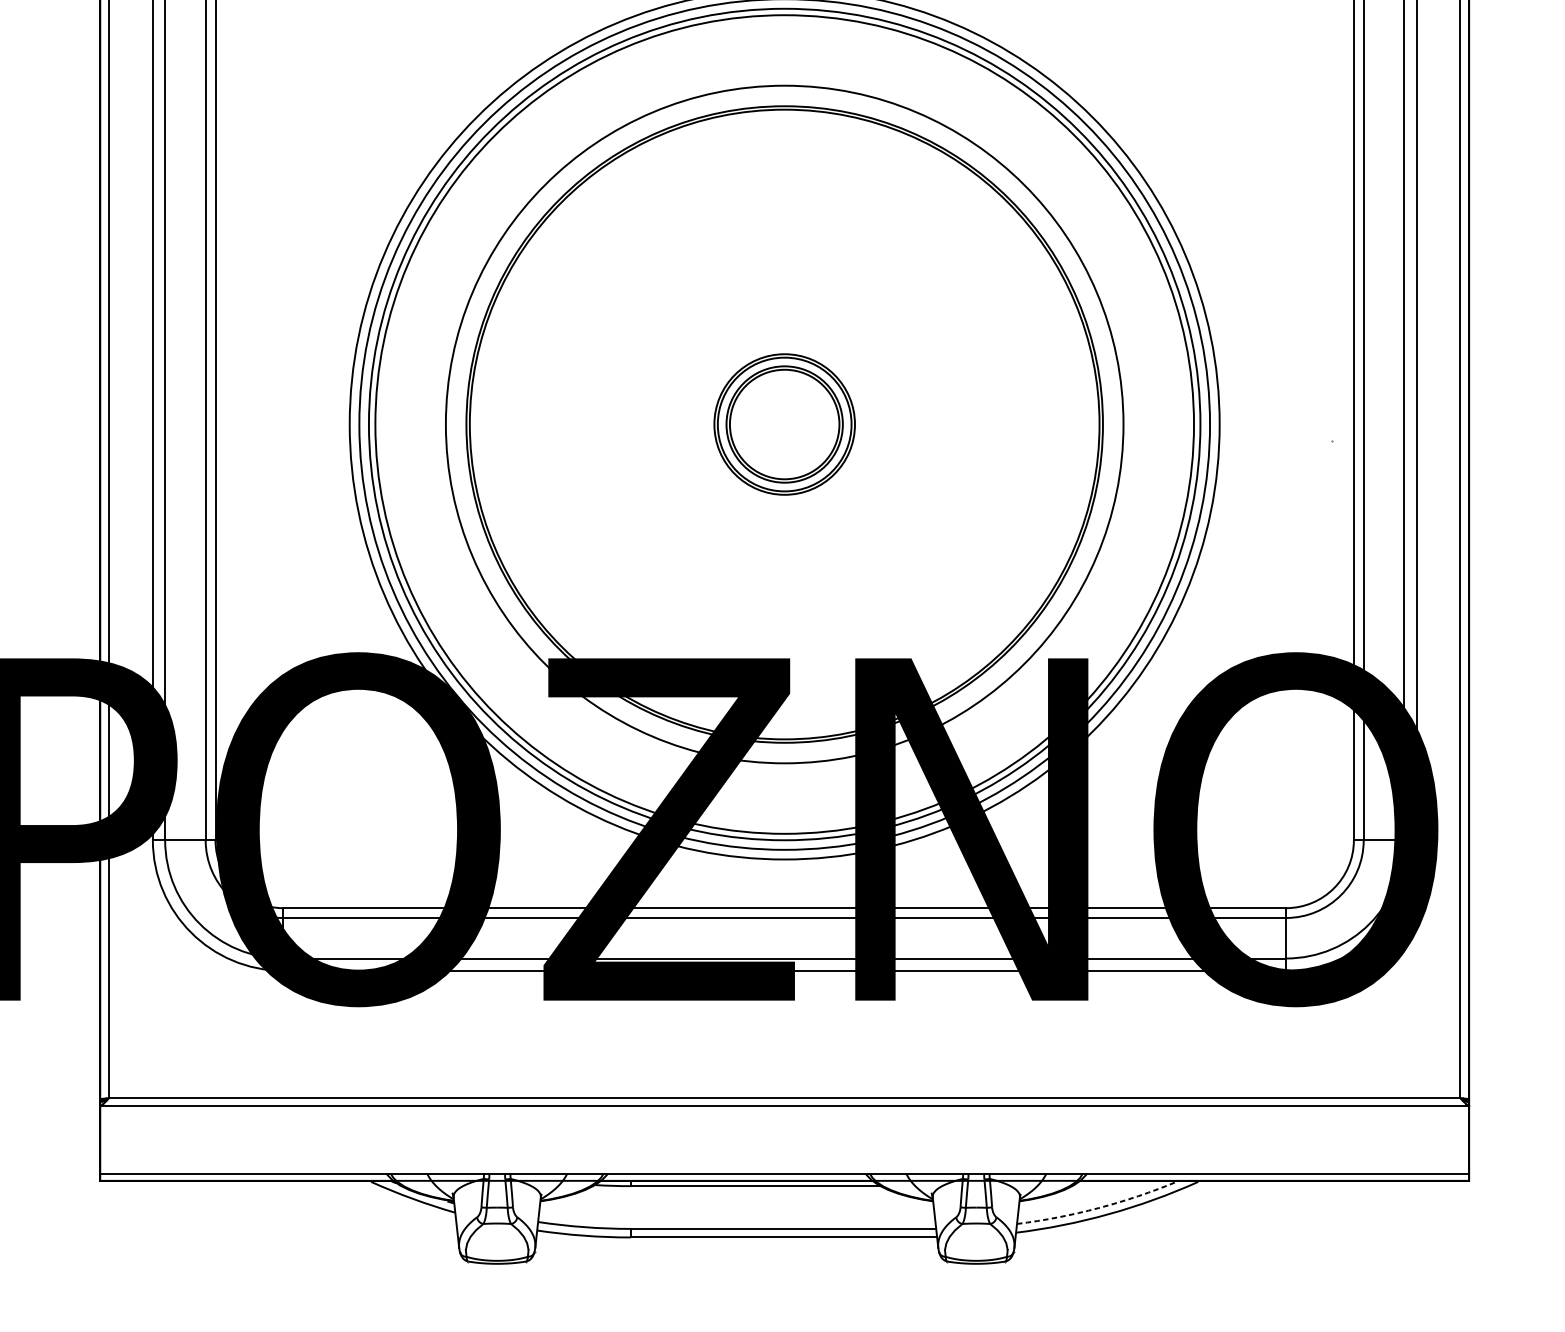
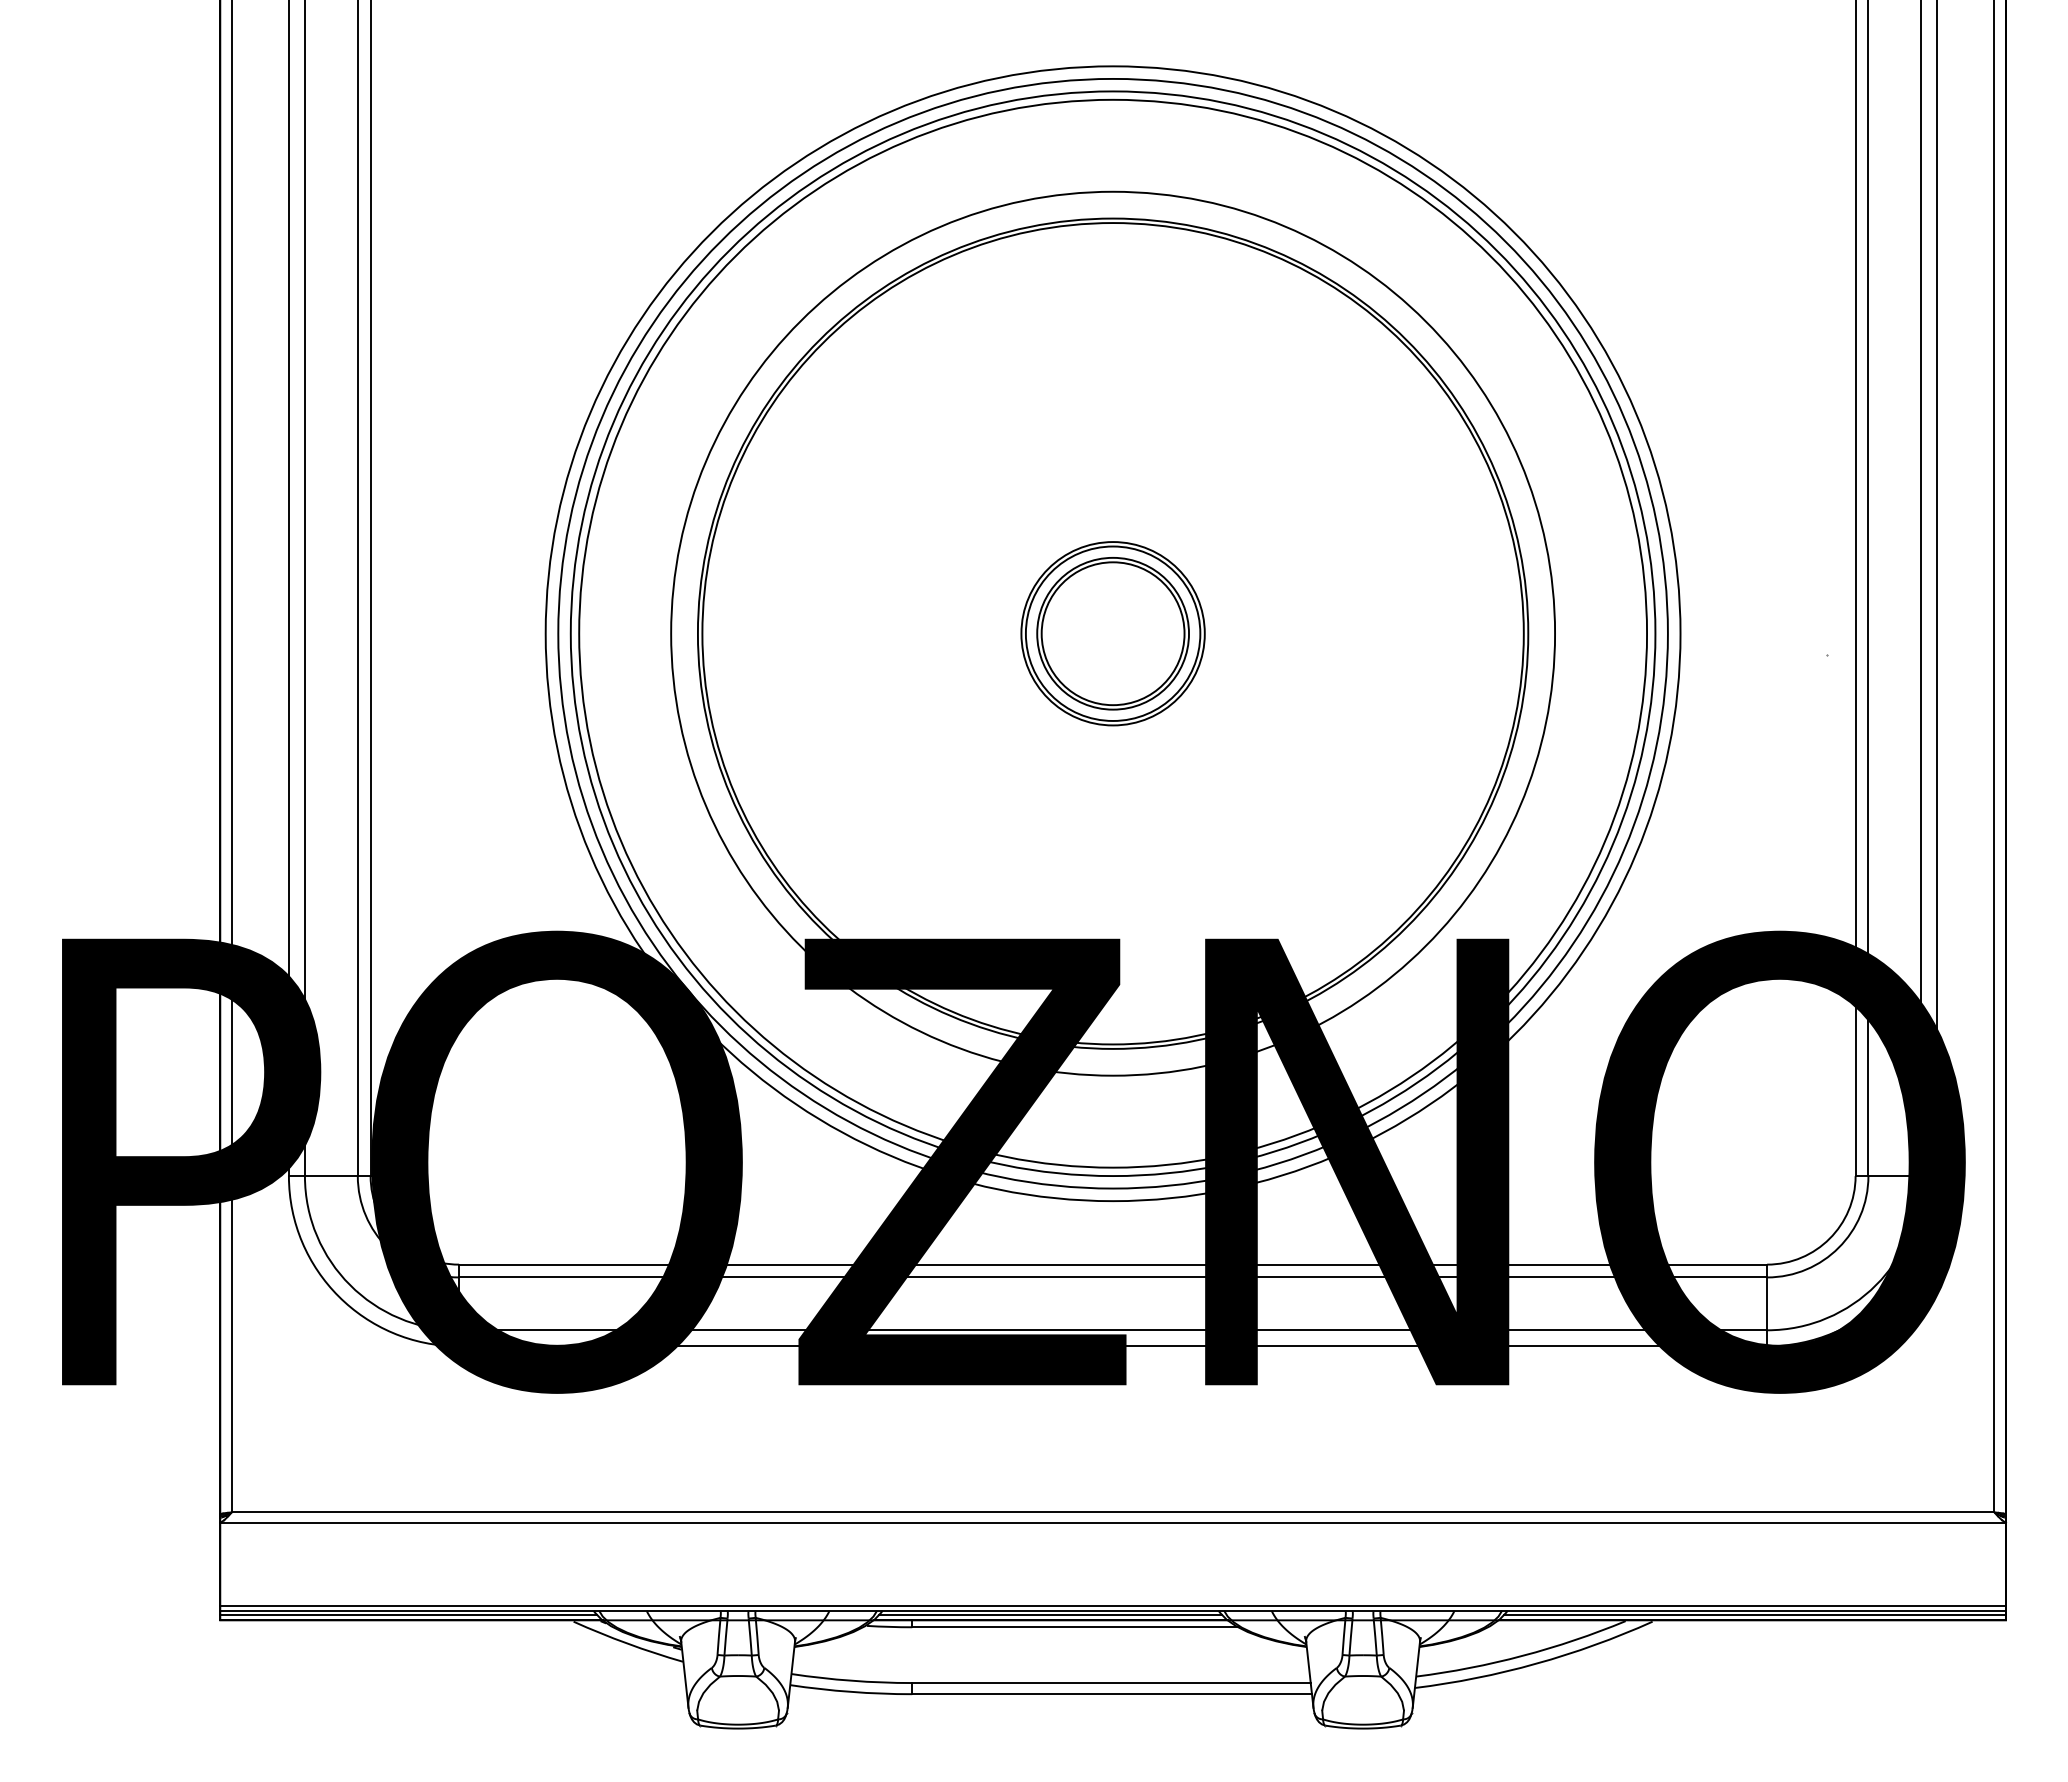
line: (784, 1170) -> (1112, 1606), added
line: (244, 1176) -> (408, 1614), added
line: (736, 1176) -> (1050, 1614), added
line: (1276, 1176) -> (1754, 1614), added
arc: (1098, 1207) -> (1522, 1655), dashed -> solid

